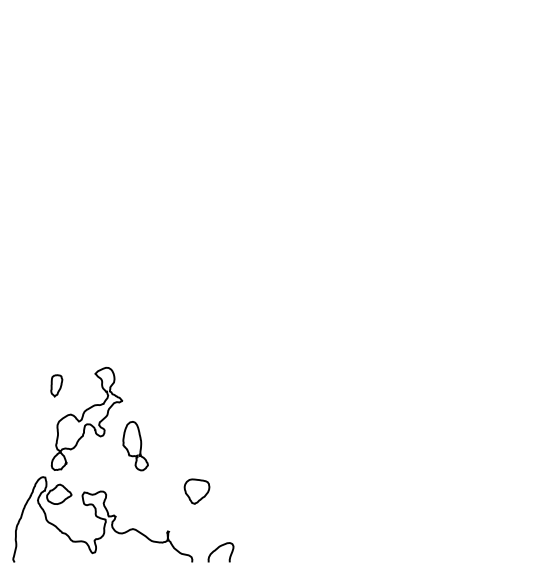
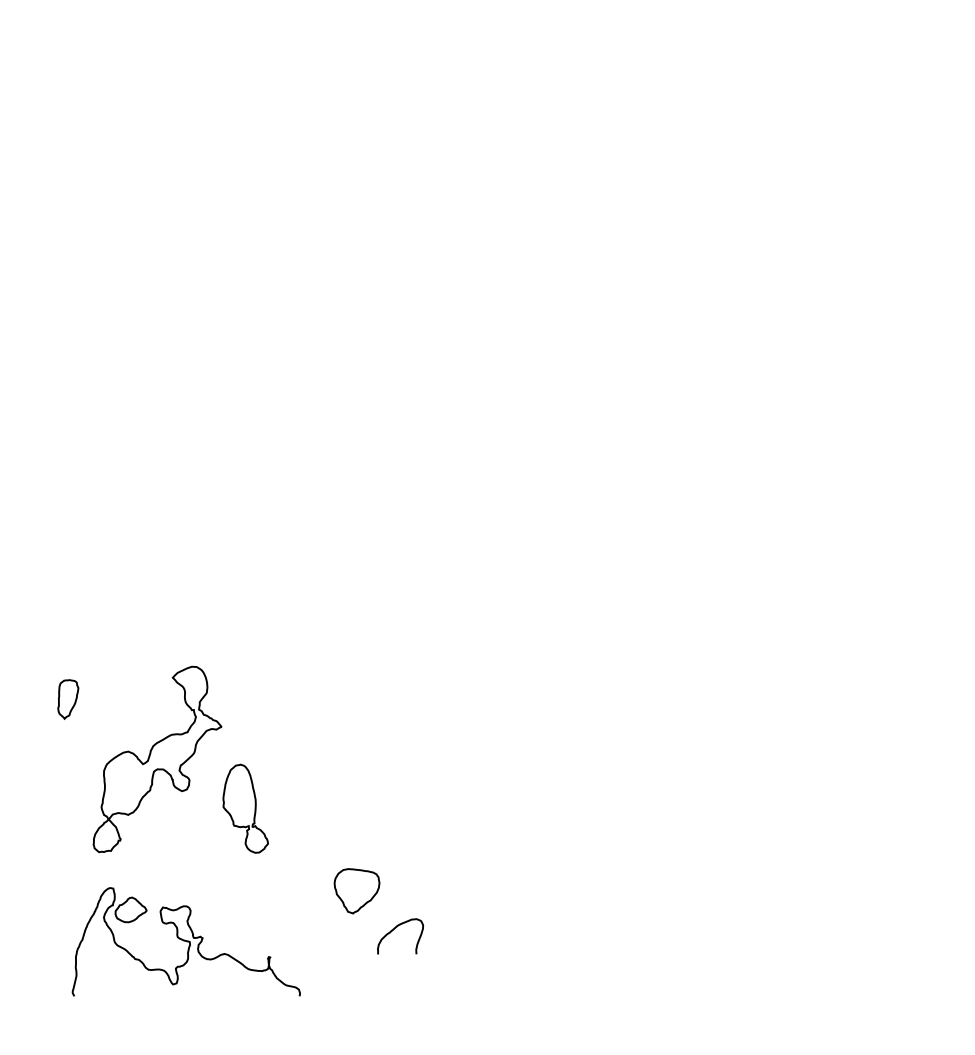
part: (56, 385) -> (67, 698), moved
part: (102, 519) -> (185, 941), size x0.7
curve: (217, 549) -> (394, 930), moved

